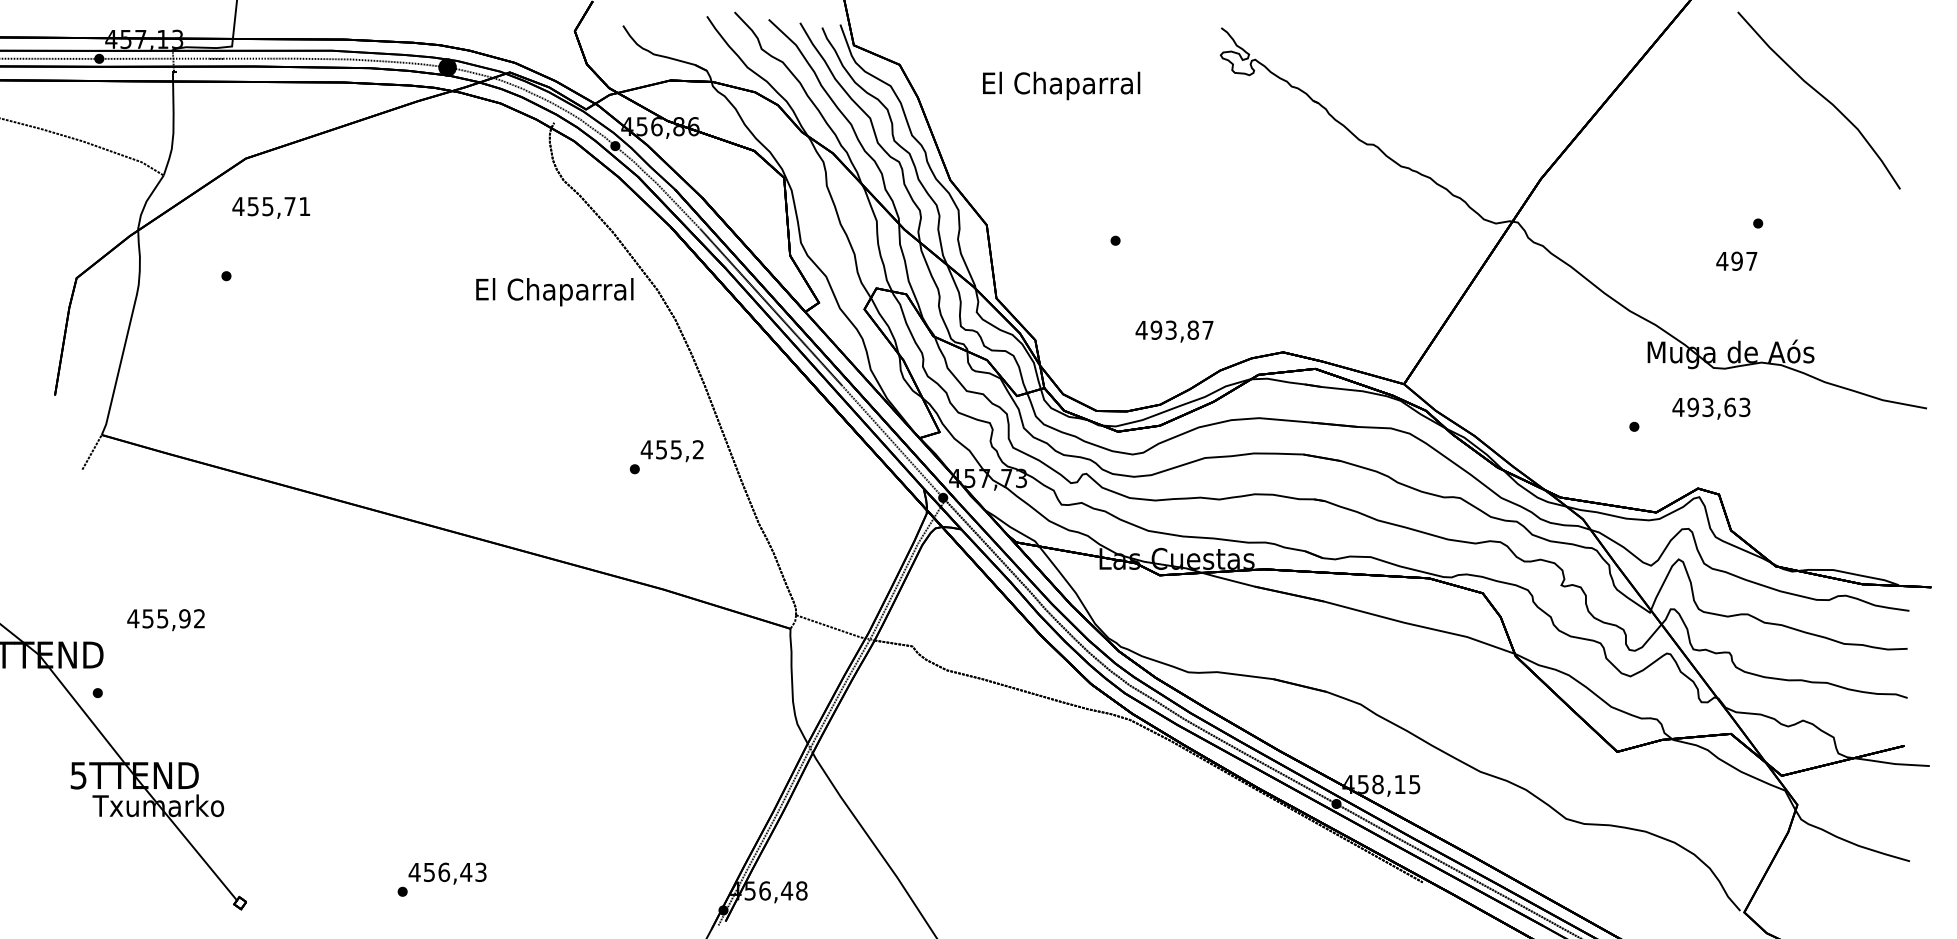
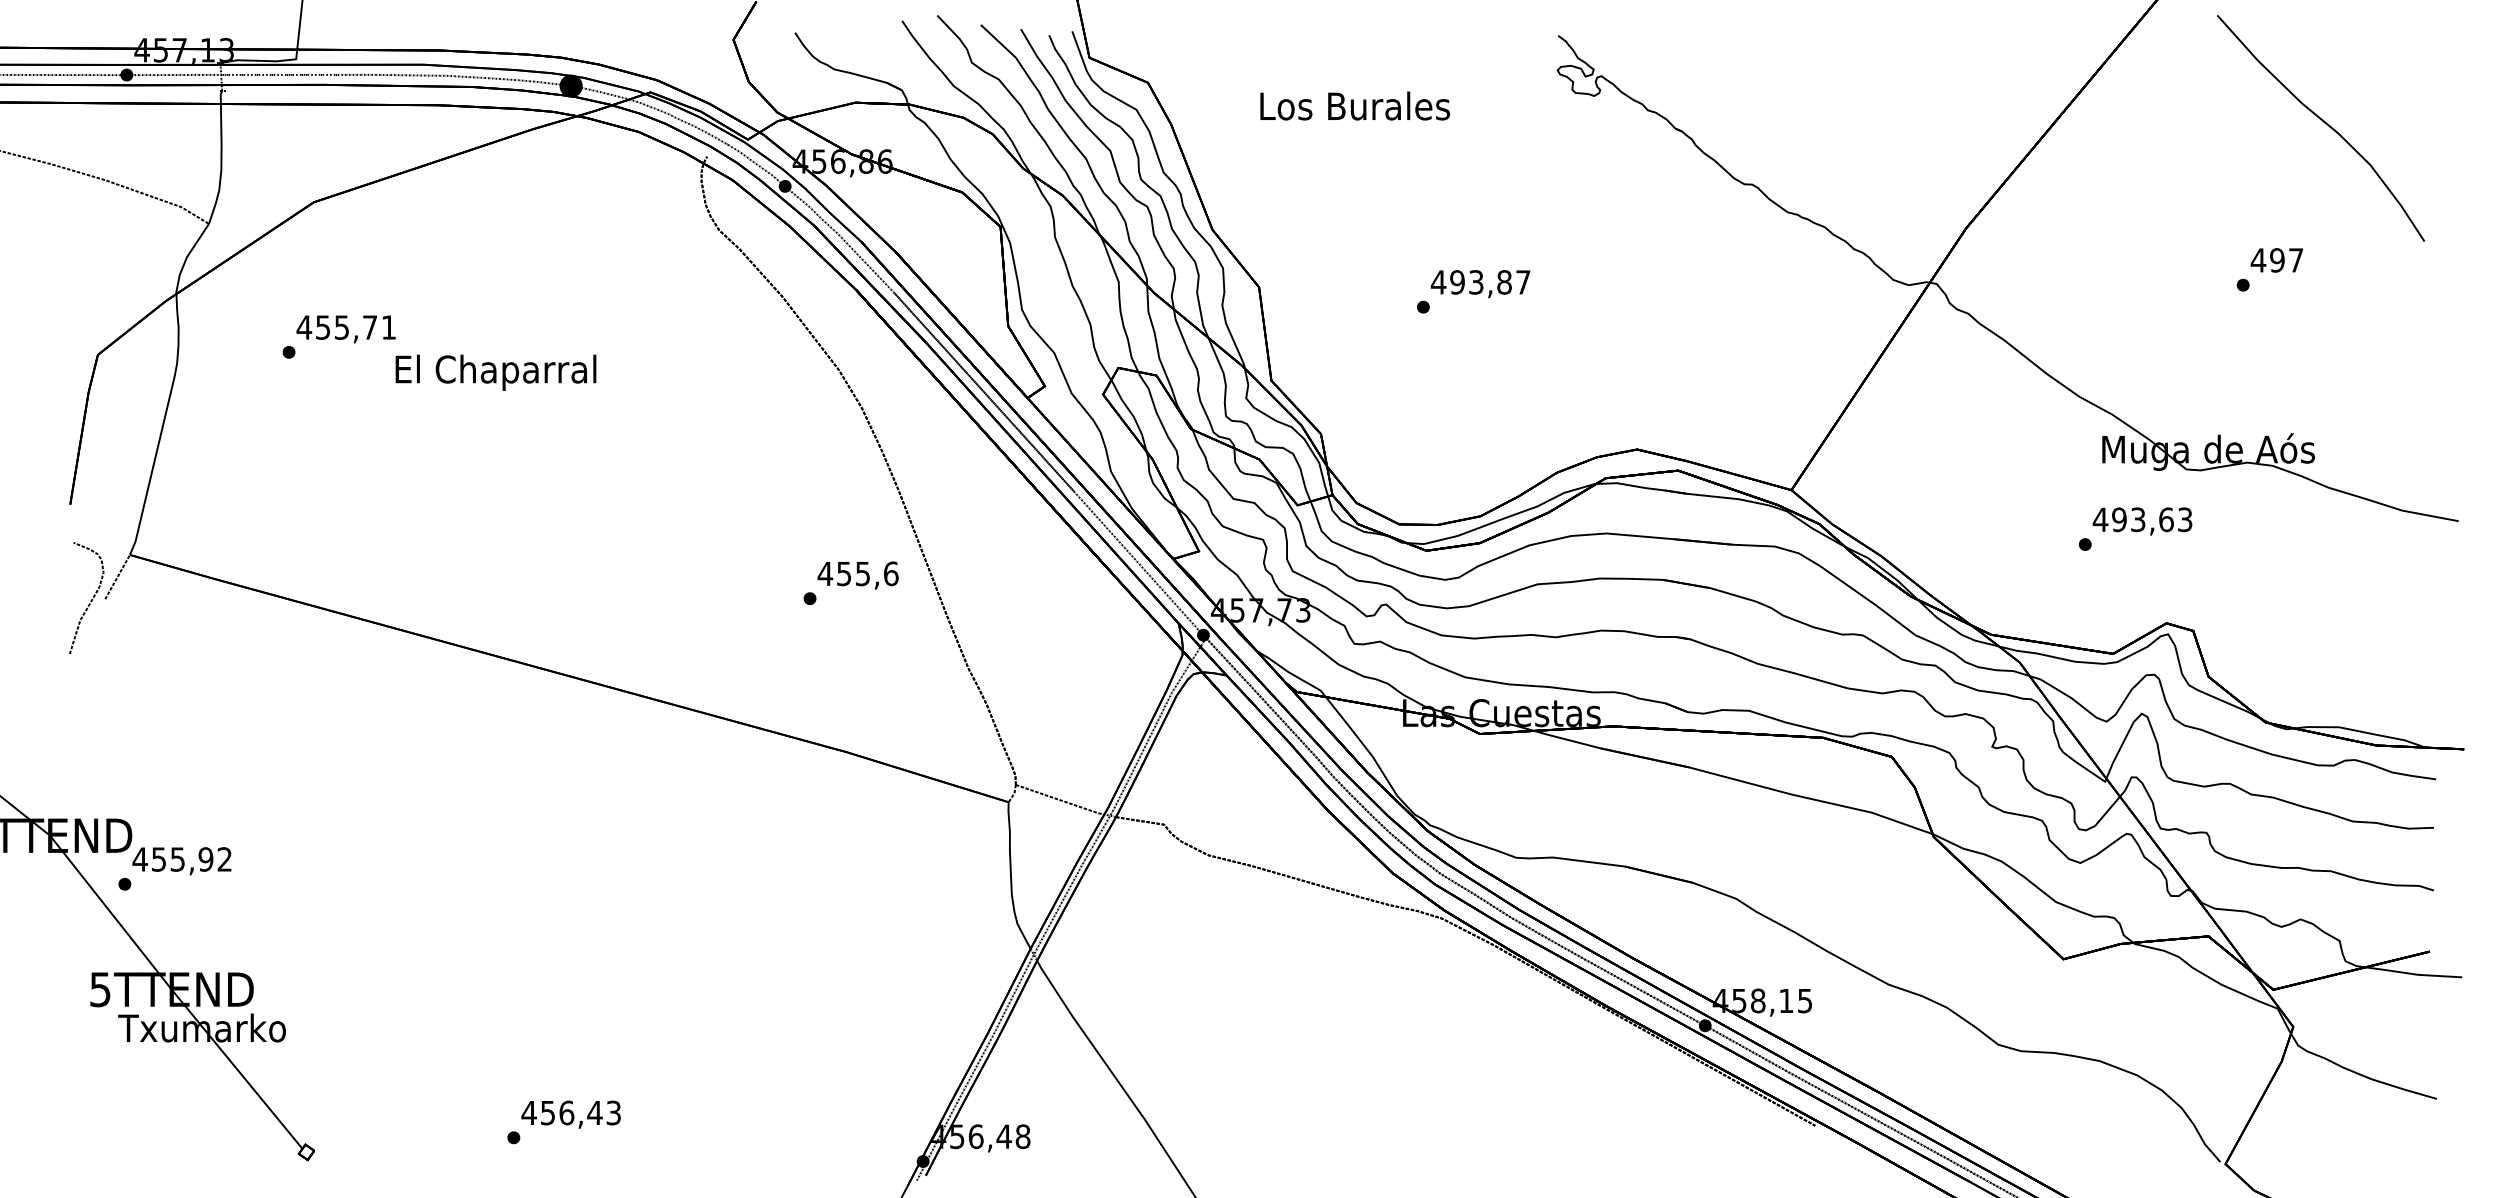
text: (1061, 85) -> (1354, 109), El Chaparral -> Los Burales
text: (270, 208) -> (345, 329), moved
text: (1736, 261) -> (2276, 260), moved
text: (554, 291) -> (495, 372), moved
text: (1174, 331) -> (1480, 284), moved
text: (1711, 408) -> (2142, 521), moved
text: (698, 449) -> (891, 573), 455,2 -> 455,6
curve: (70, 470) -> (90, 600), added
text: (165, 620) -> (181, 861), moved

